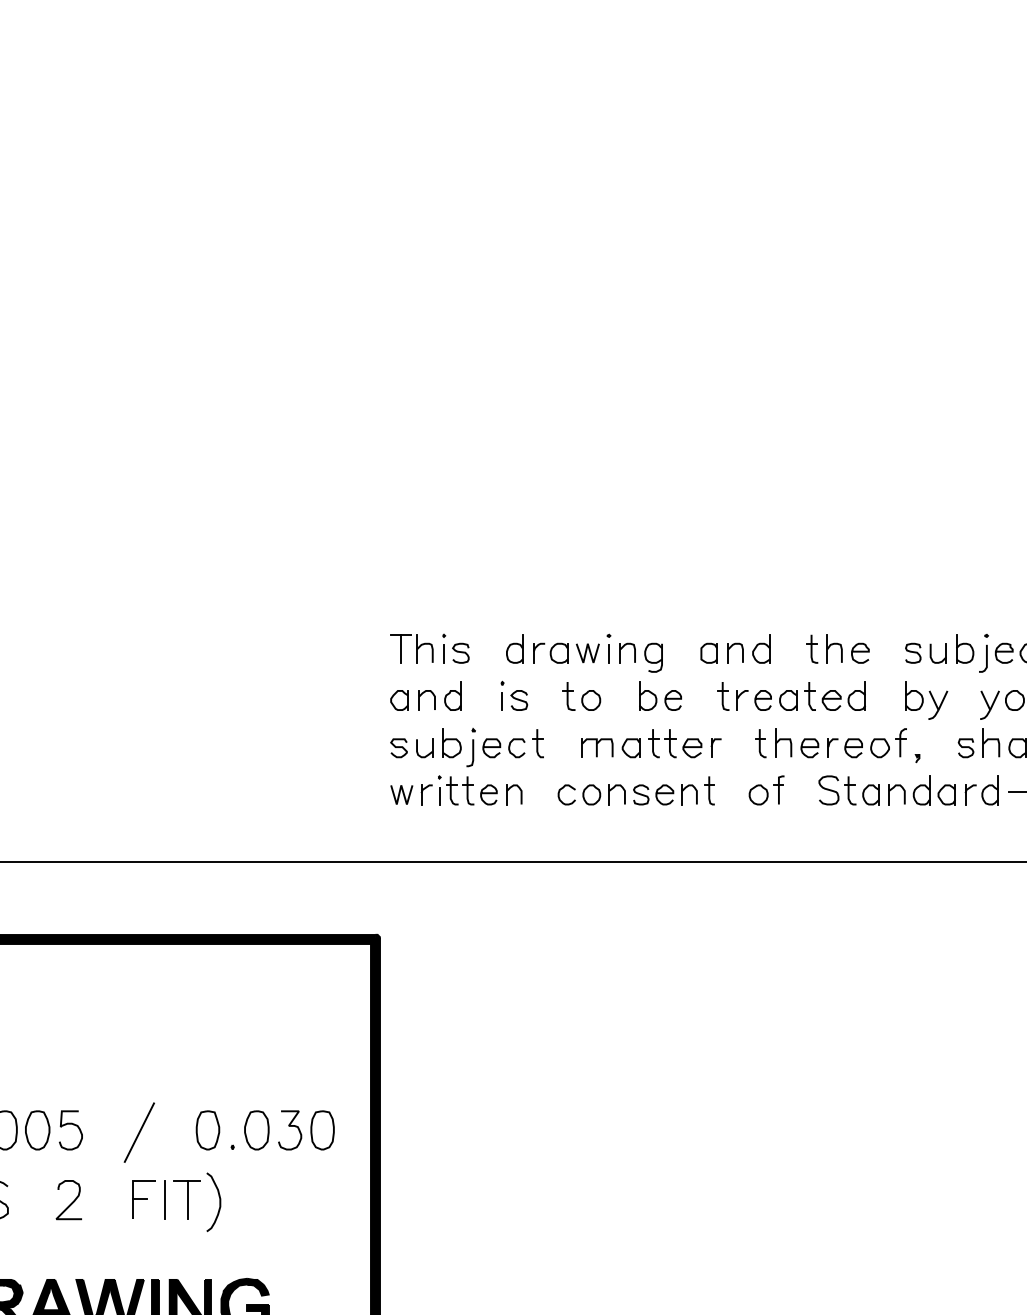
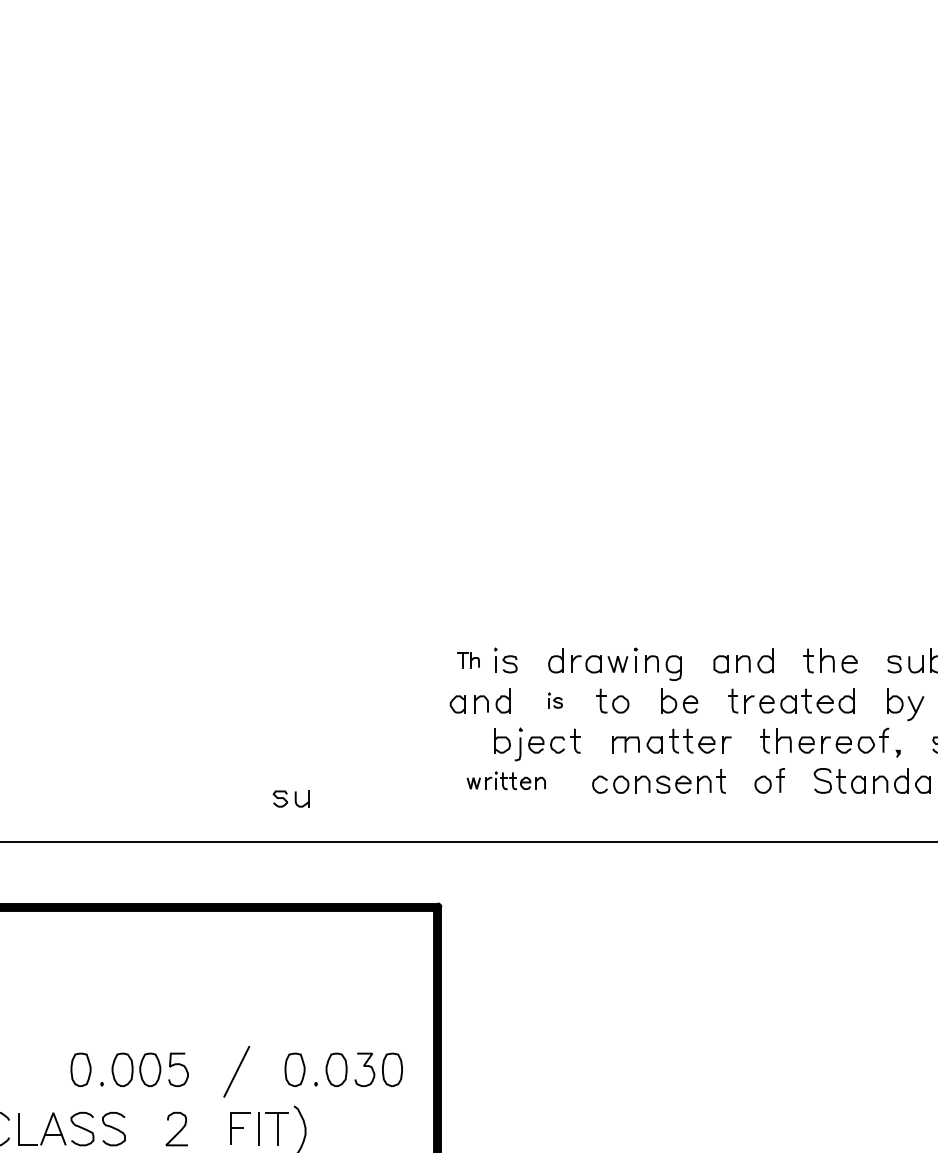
part: (412, 648) -> (468, 660), size x0.6
part: (514, 695) -> (555, 700), size x0.6
part: (410, 747) -> (290, 798), moved
part: (456, 789) -> (506, 780), size x0.7

